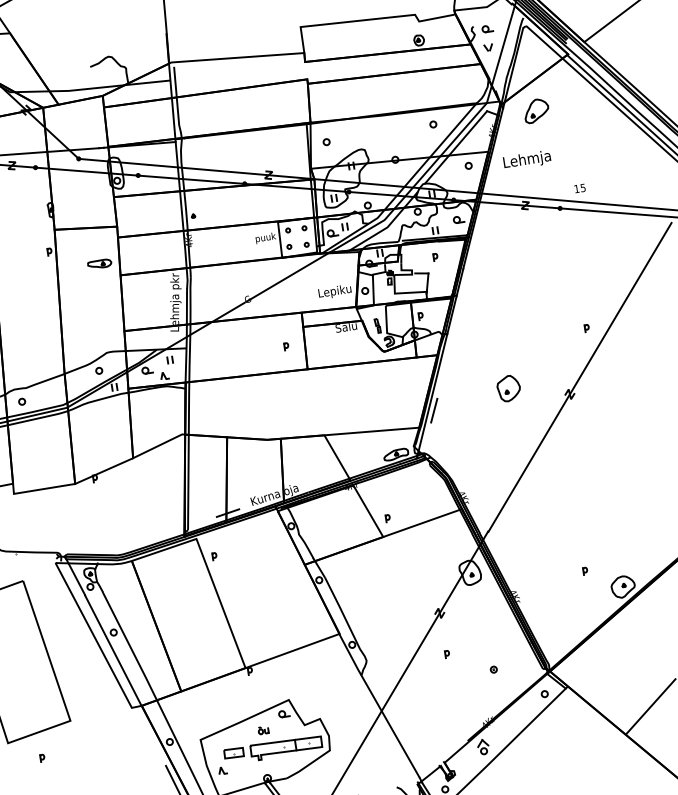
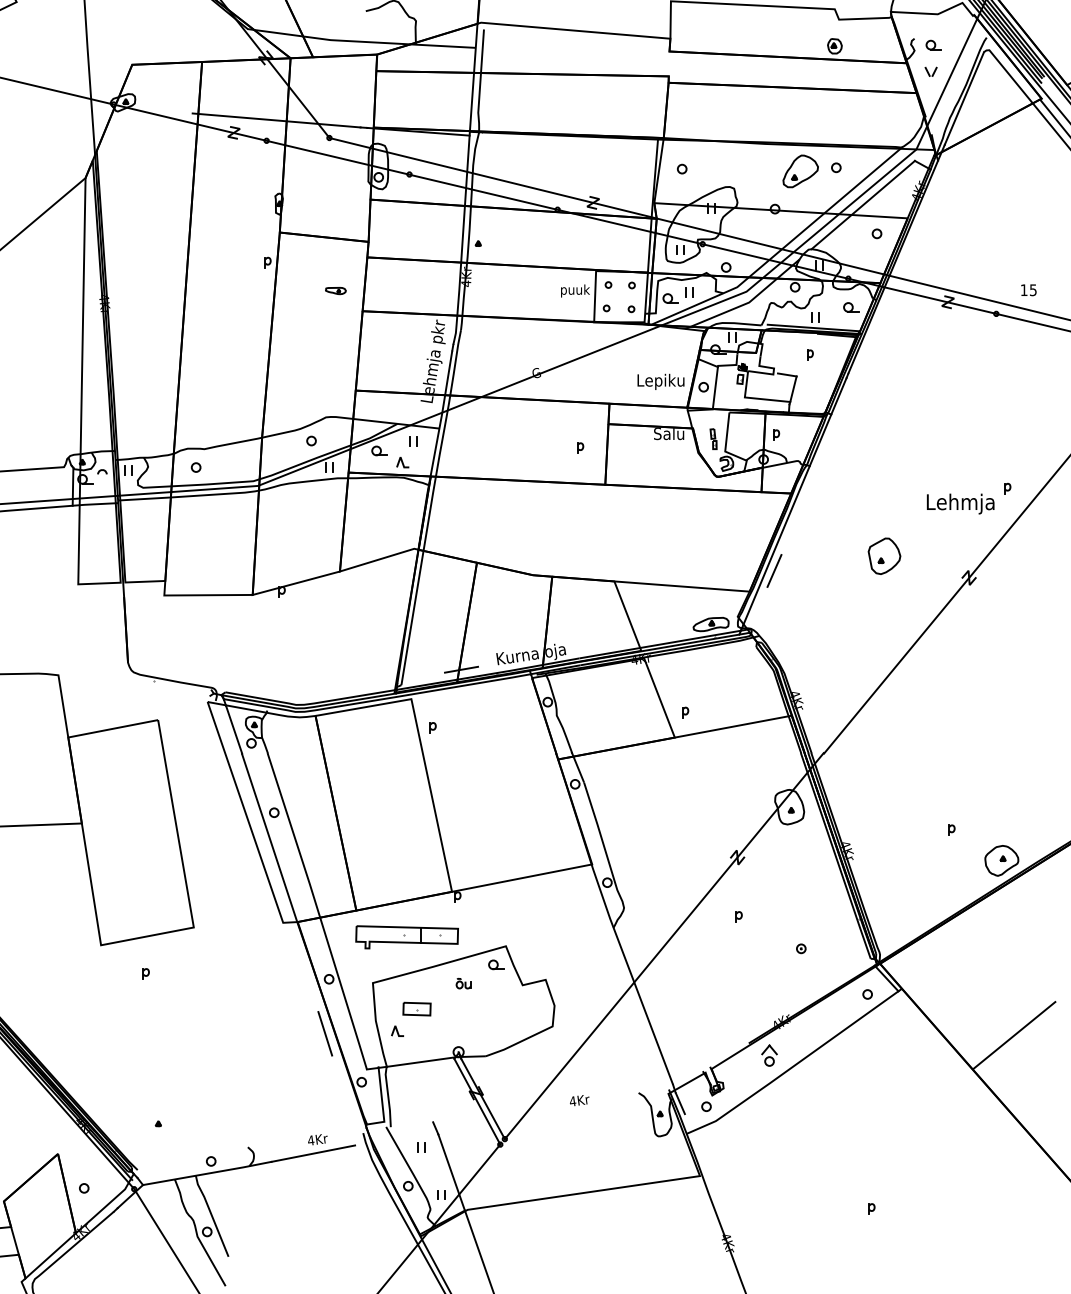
part: (536, 110) -> (800, 171), moved
text: (527, 160) -> (960, 503), moved
part: (99, 263) -> (335, 290), size x0.6
part: (286, 748) -> (406, 937), moved

